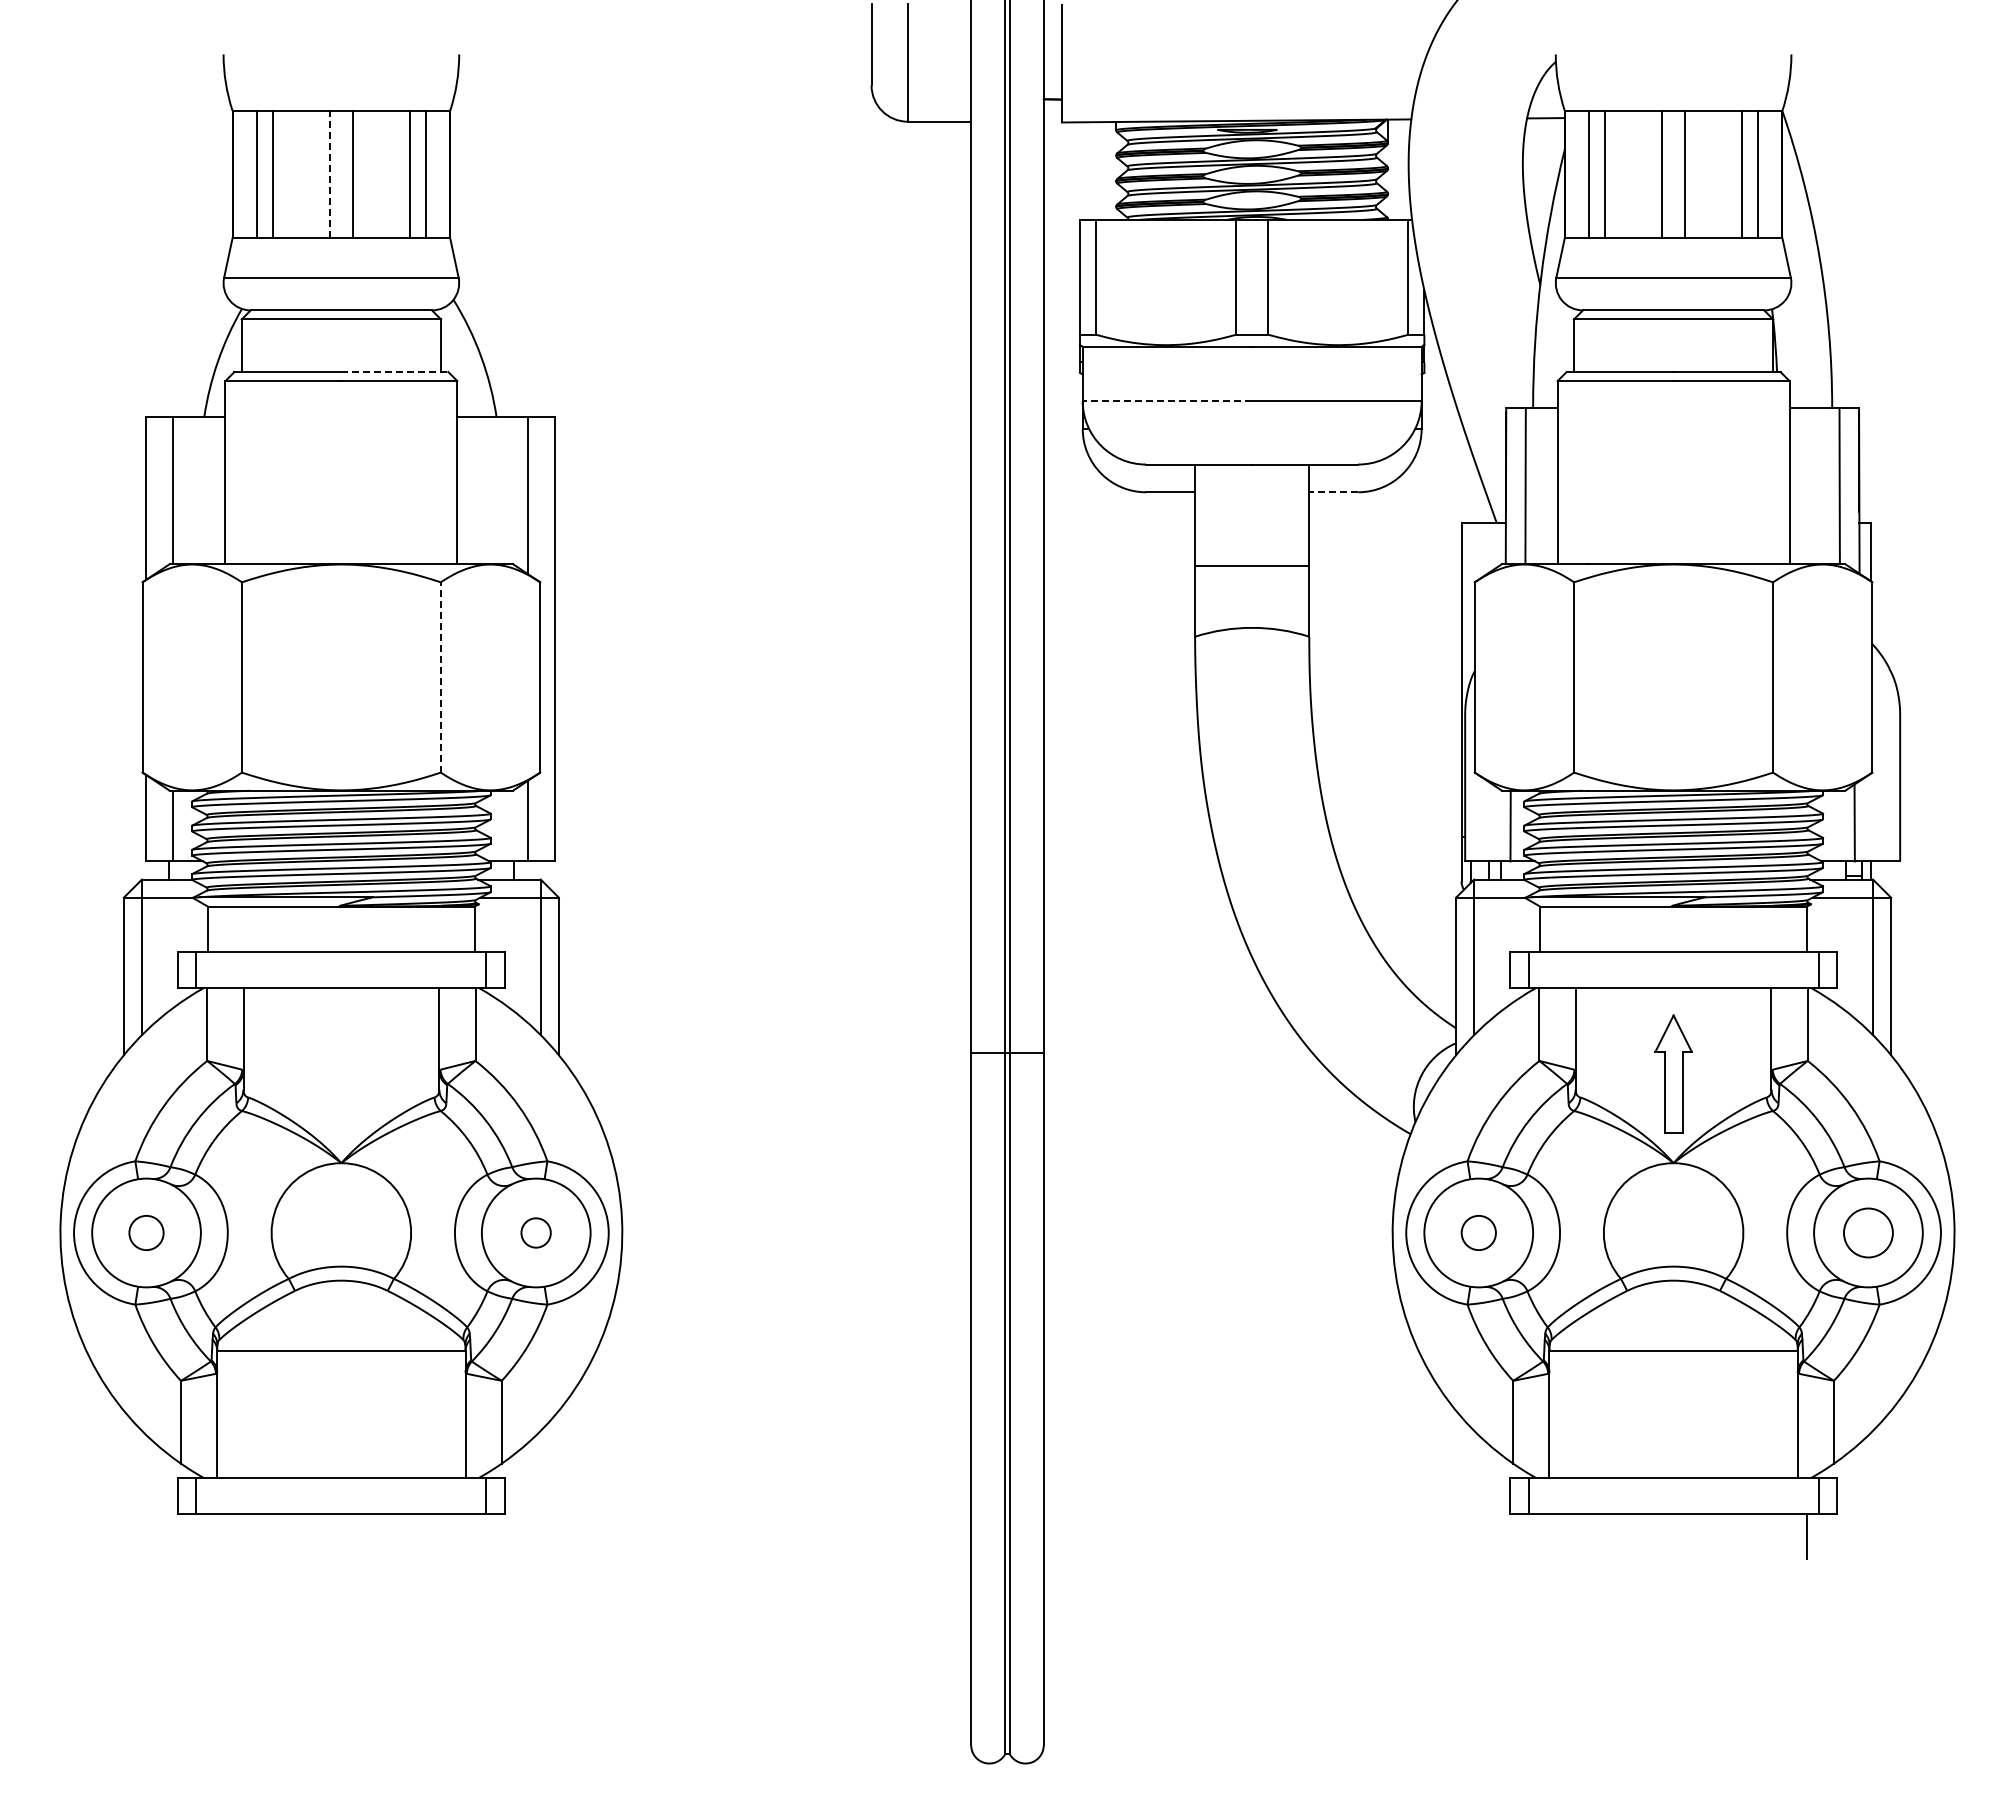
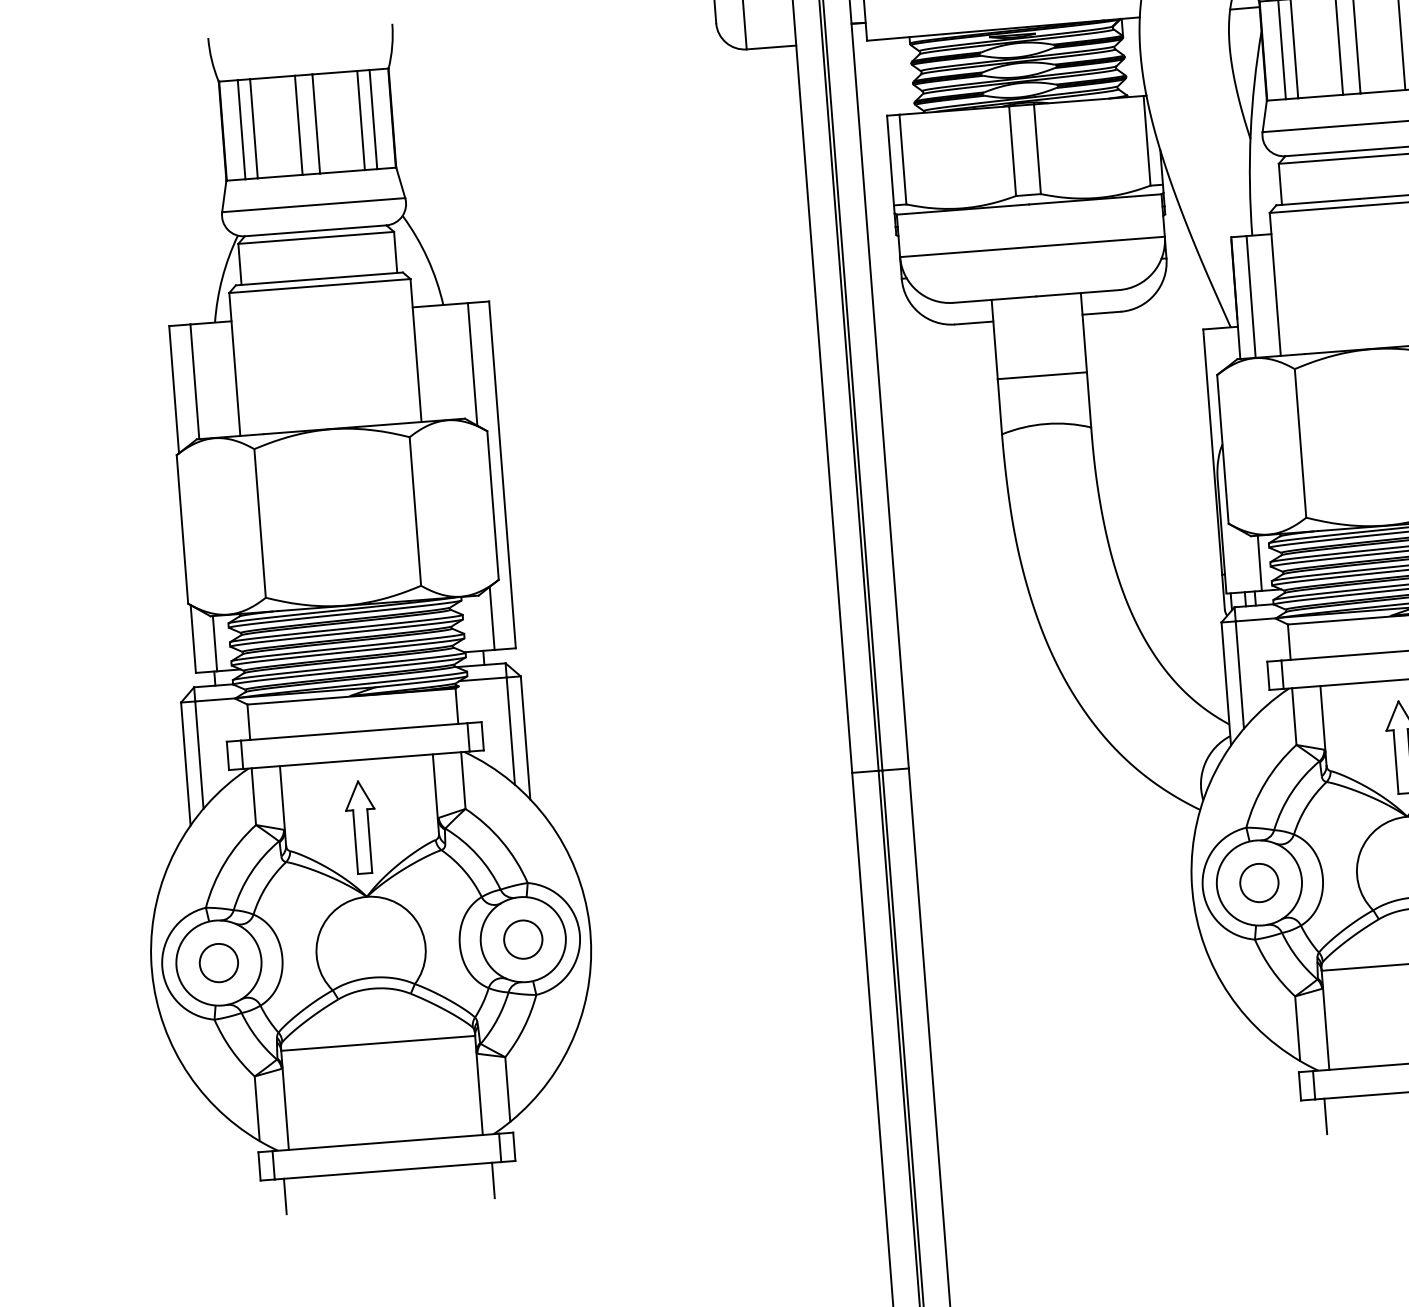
line: (330, 173) -> (298, 124), dashed -> solid
line: (395, 372) -> (361, 276), dashed -> solid
line: (1167, 401) -> (966, 252), dashed -> solid
line: (1333, 492) -> (1101, 313), dashed -> solid
line: (440, 676) -> (415, 510), dashed -> solid
part: (341, 1073) -> (361, 826), added
circle: (146, 1232) -> (218, 962), size x1.43
circle: (535, 1232) -> (522, 939), size x1.67
circle: (1478, 1232) -> (1259, 882), size x1.43
line: (208, 1536) -> (285, 1196), added
line: (474, 1536) -> (493, 1180), added
line: (1540, 1536) -> (1325, 1116), added

